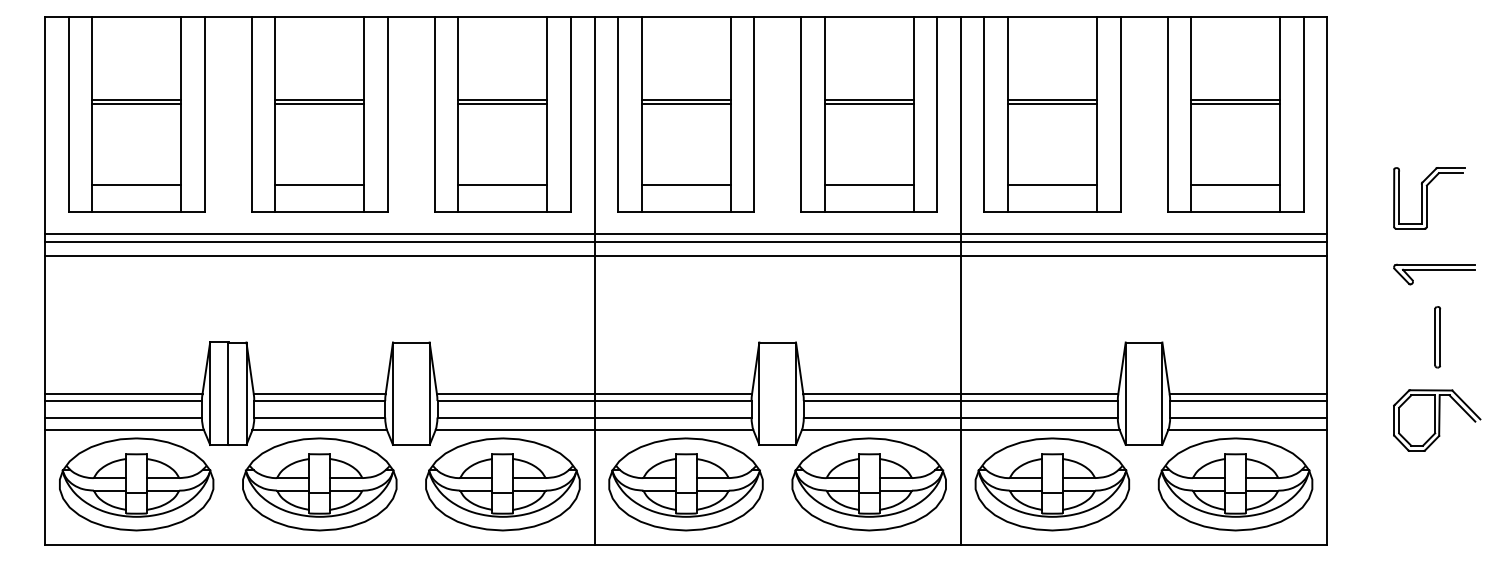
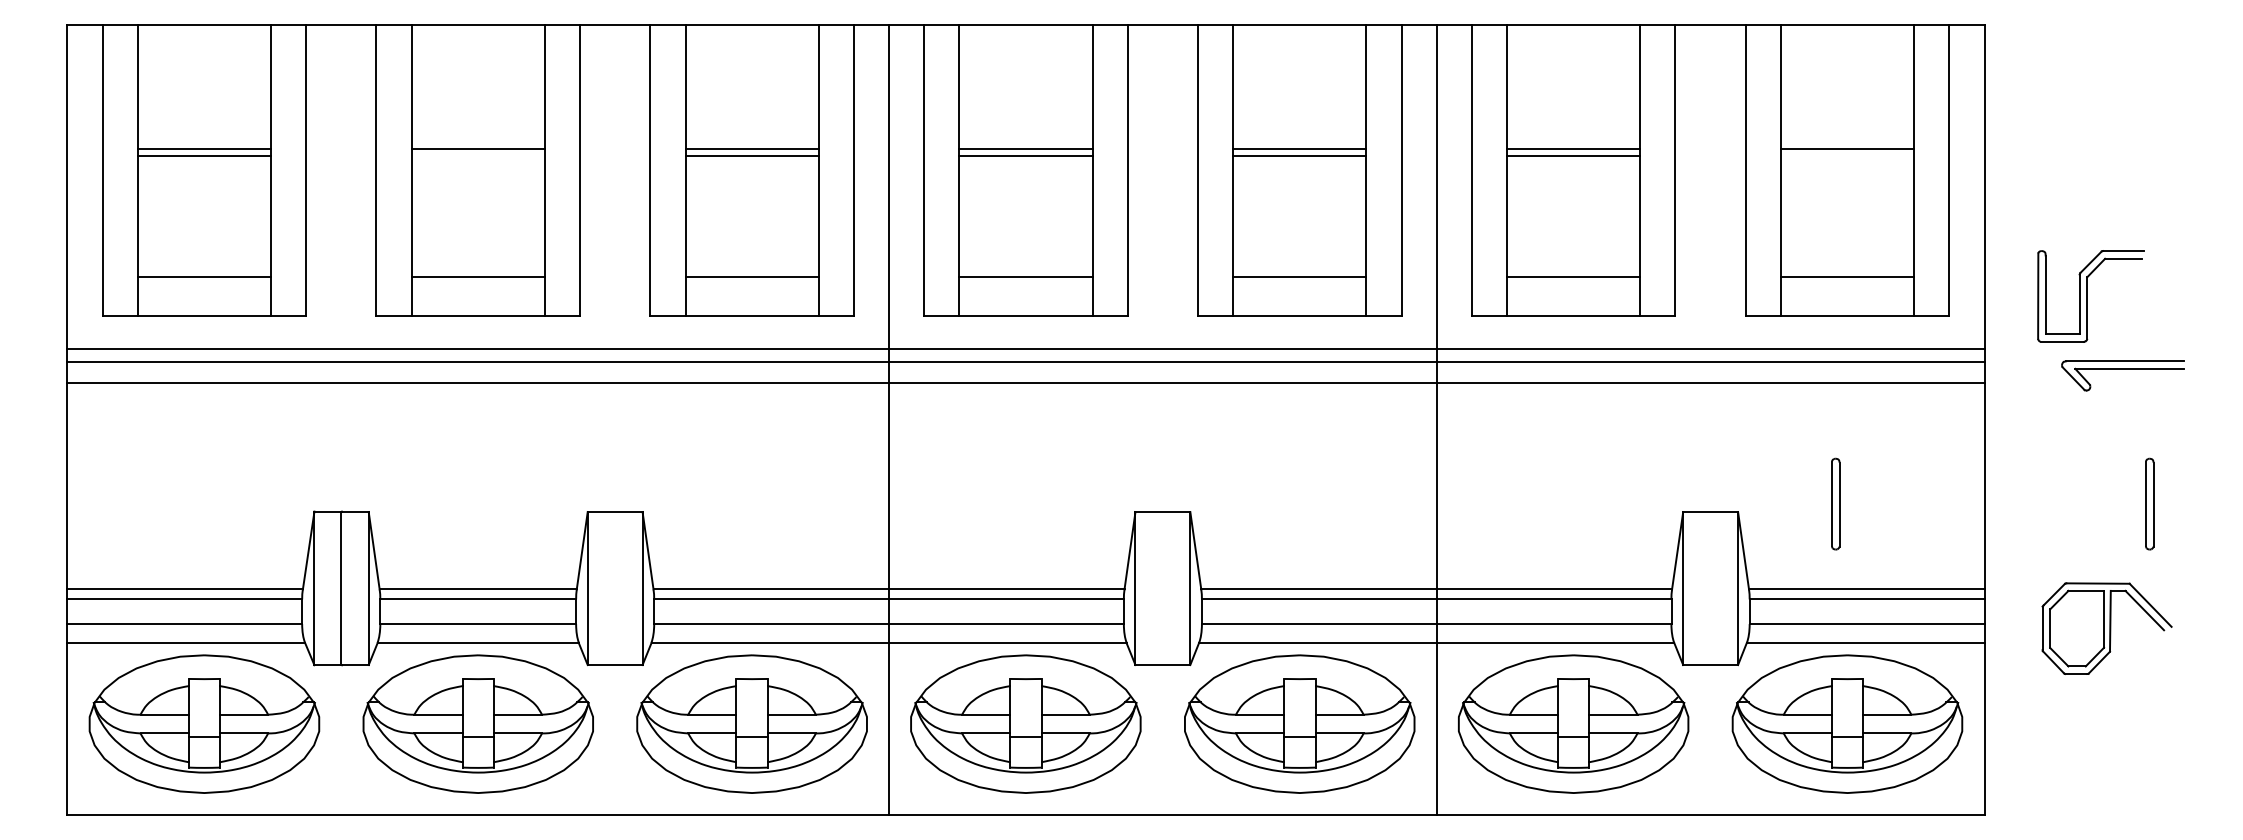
line: (319, 104) -> (477, 156), removed
line: (1235, 104) -> (1847, 156), removed
part: (1429, 198) -> (2091, 296), moved
part: (1434, 274) -> (2122, 375), moved
part: (1227, 337) -> (1835, 504), added
part: (1437, 420) -> (2107, 628), moved

